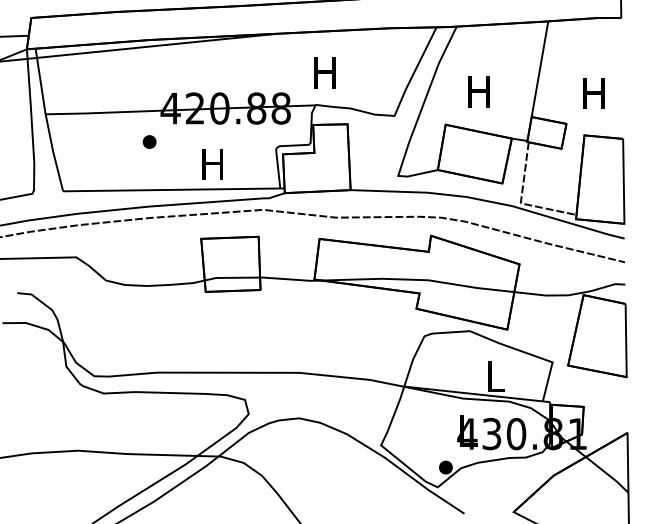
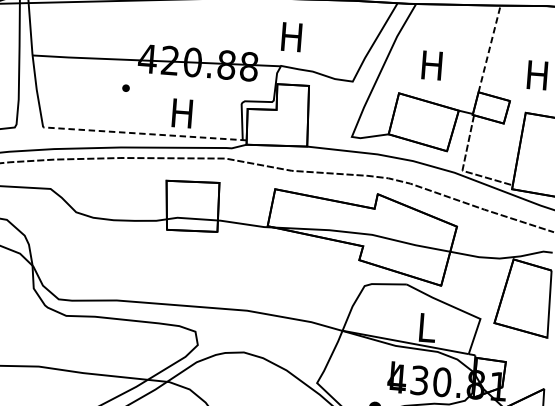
line: (540, 69) -> (490, 49), solid -> dashed
part: (149, 141) -> (125, 87), size x0.6
line: (173, 189) -> (144, 133), solid -> dashed

